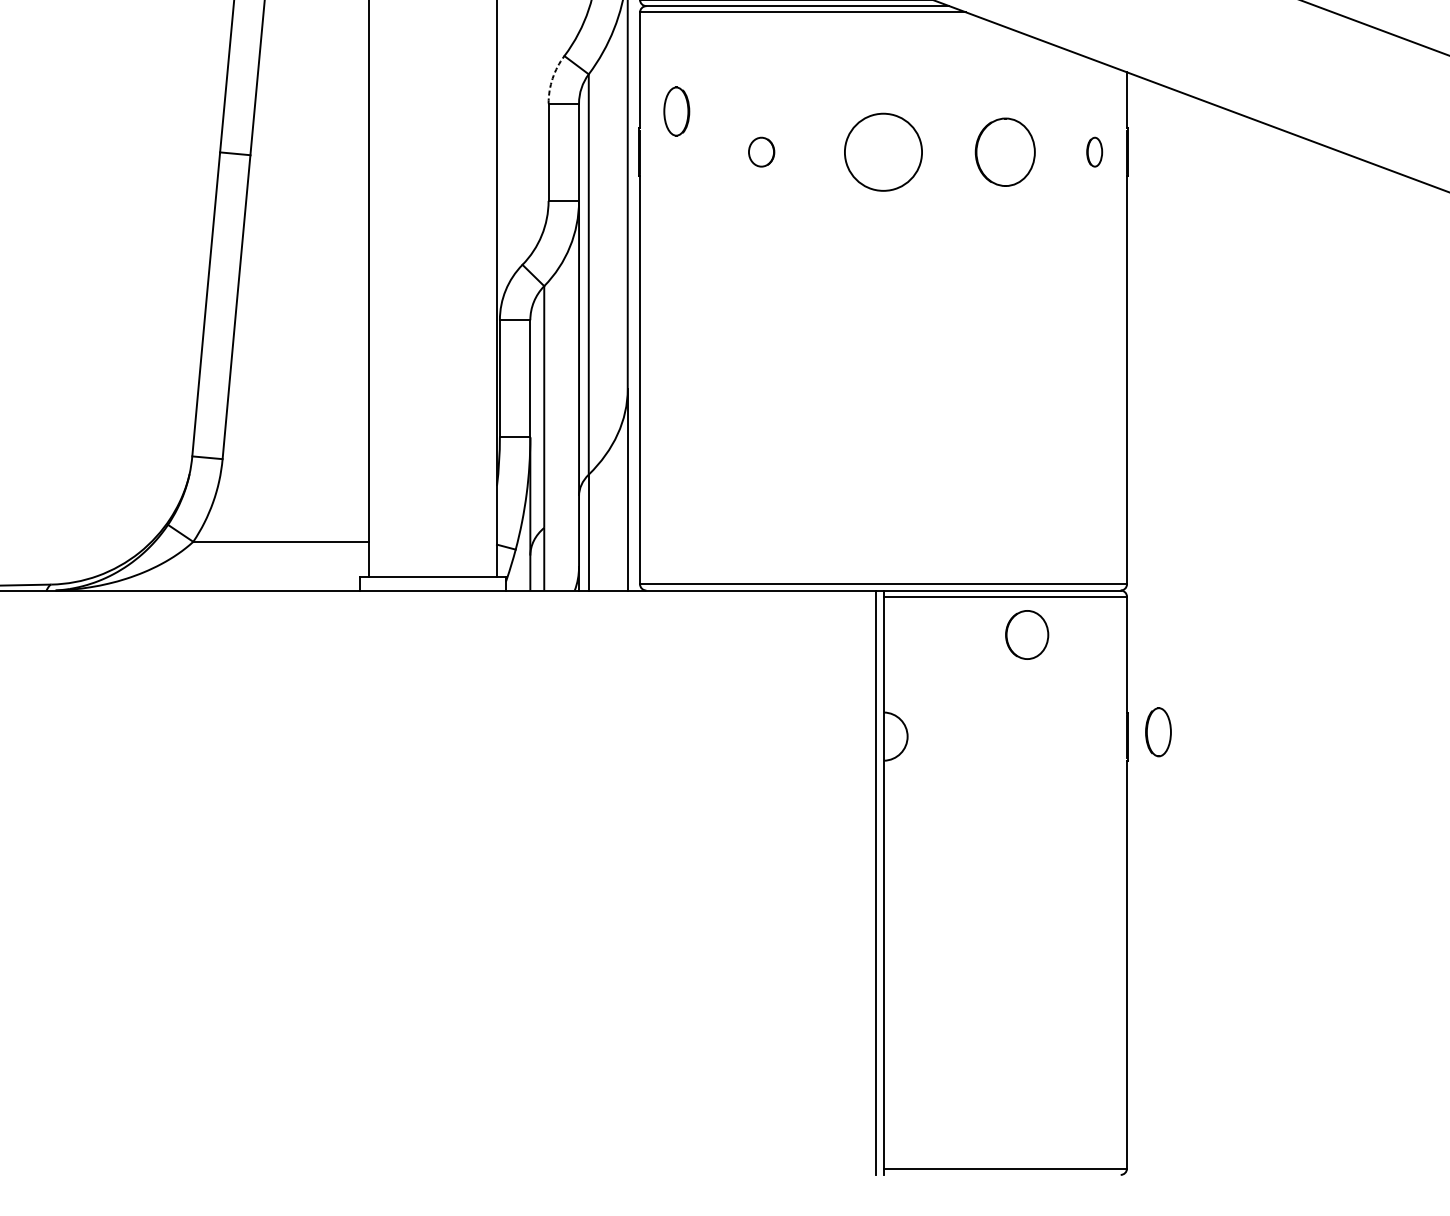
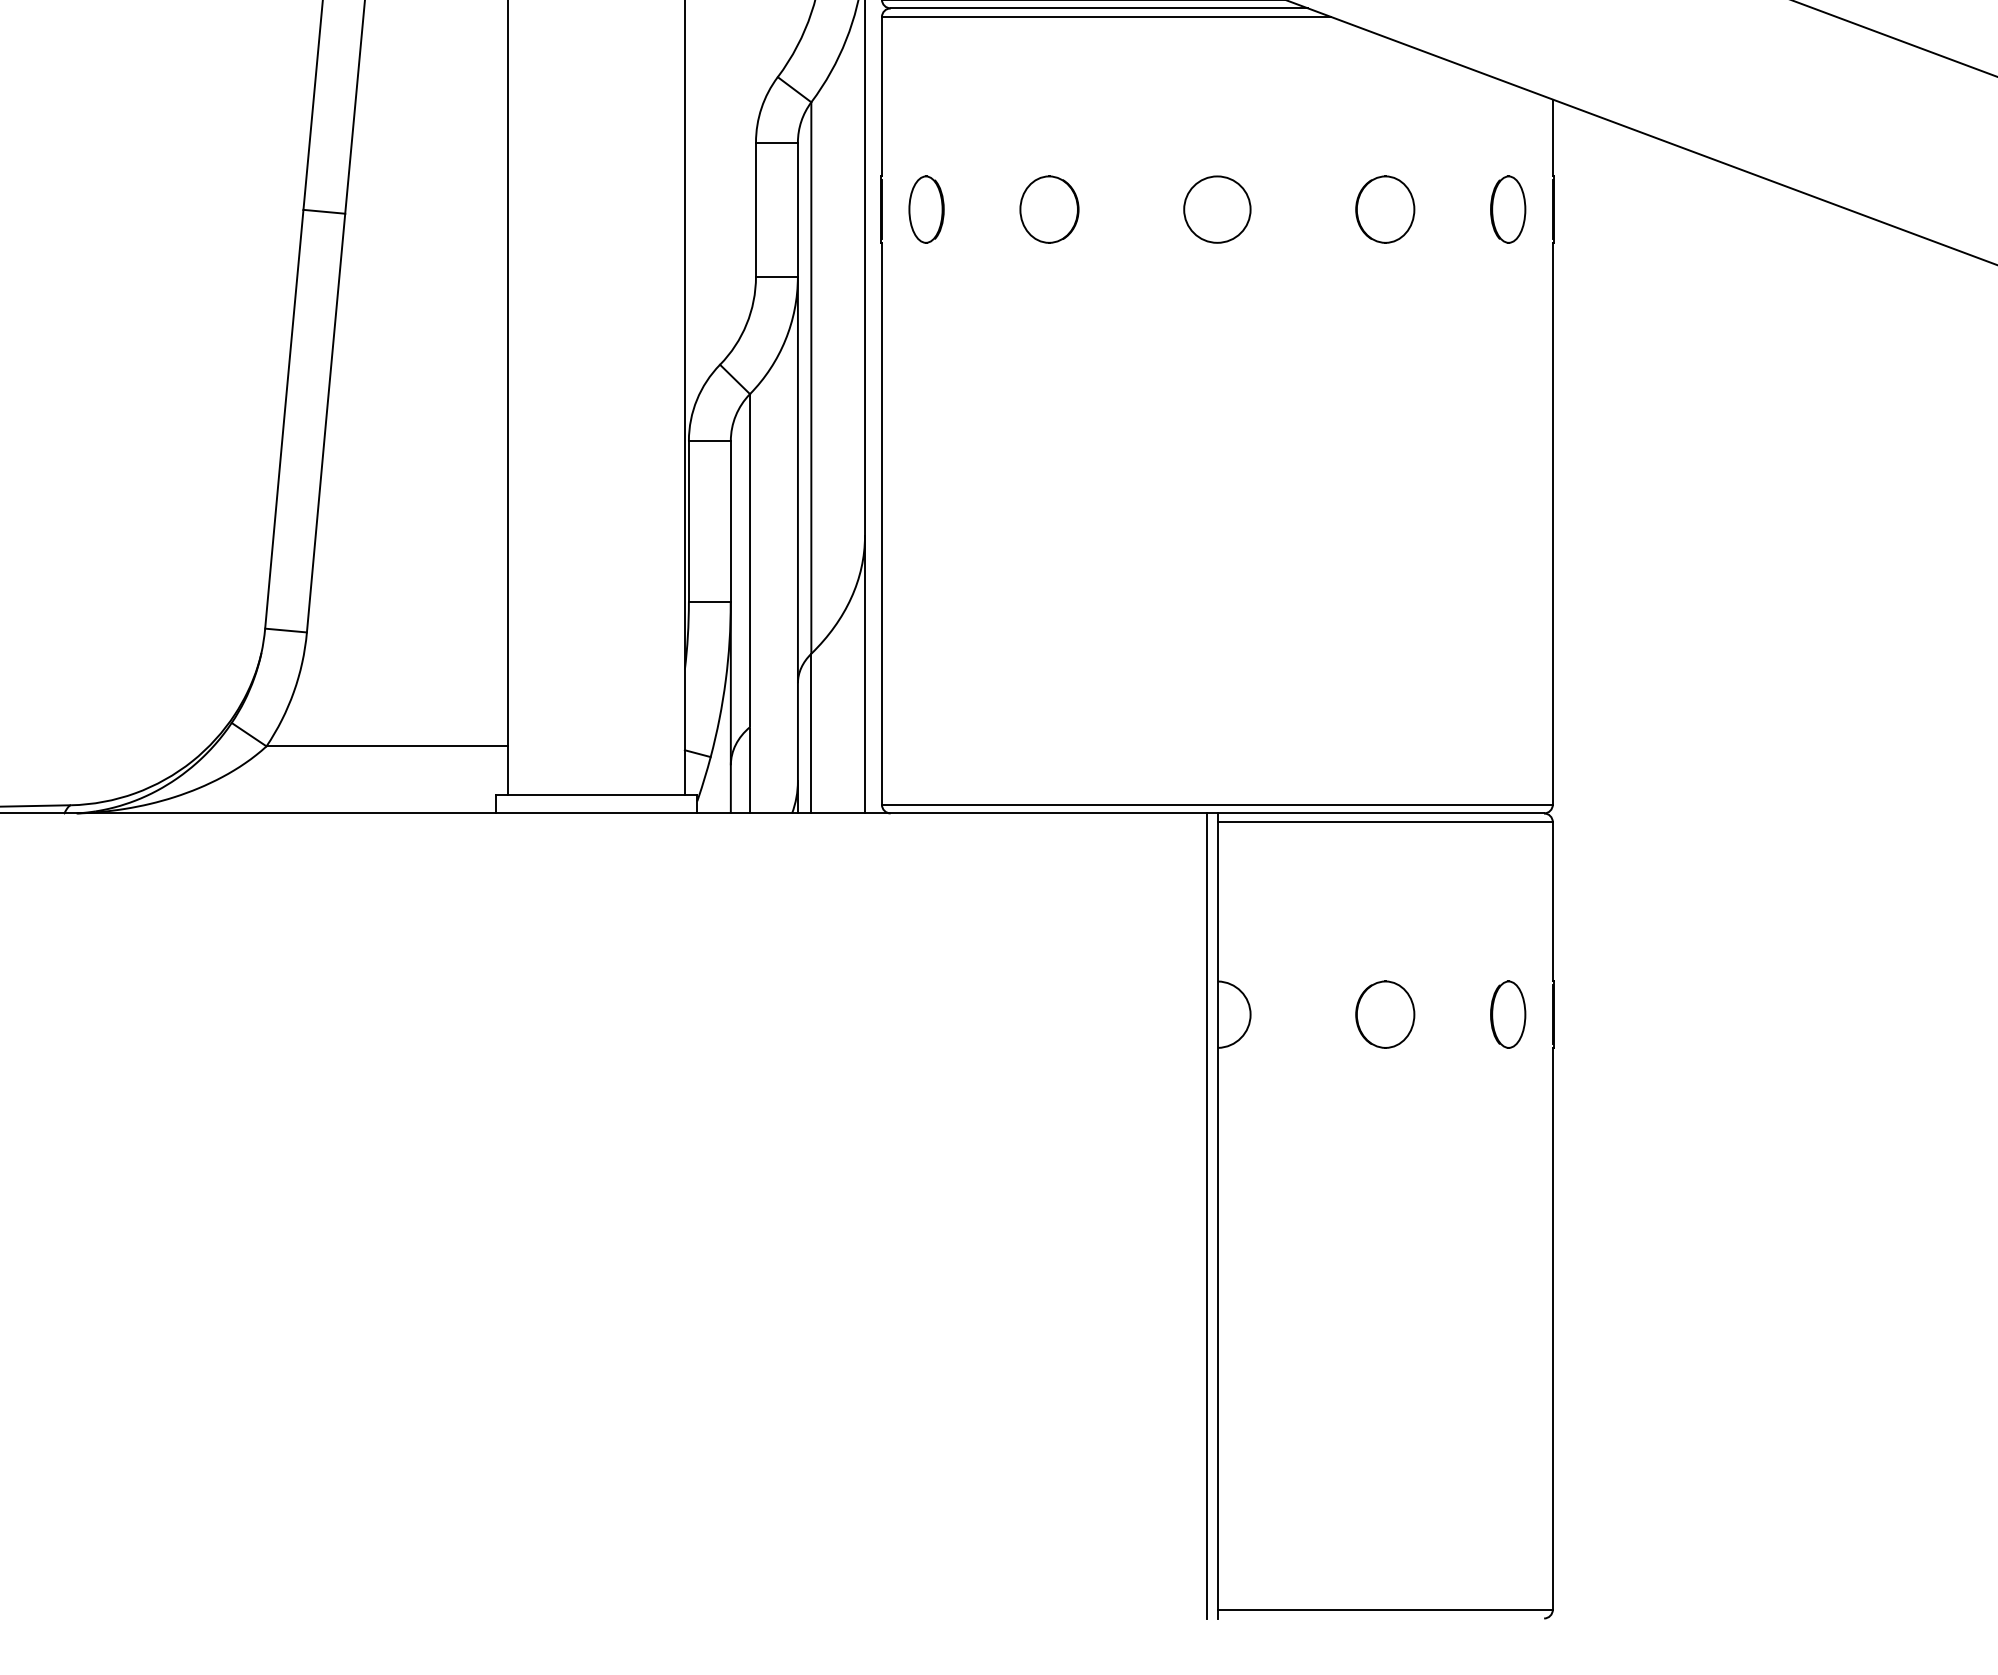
arc: (552, 78) -> (761, 108), dashed -> solid
part: (676, 111) -> (926, 209), moved
part: (761, 152) -> (1049, 209), size x1.67
circle: (883, 152) -> (1217, 209), size x0.62
part: (1005, 152) -> (1385, 209), size x0.71
part: (1094, 152) -> (1508, 209), size x1.67
part: (1027, 634) -> (1385, 1014), moved
part: (1158, 732) -> (1508, 1014), moved

